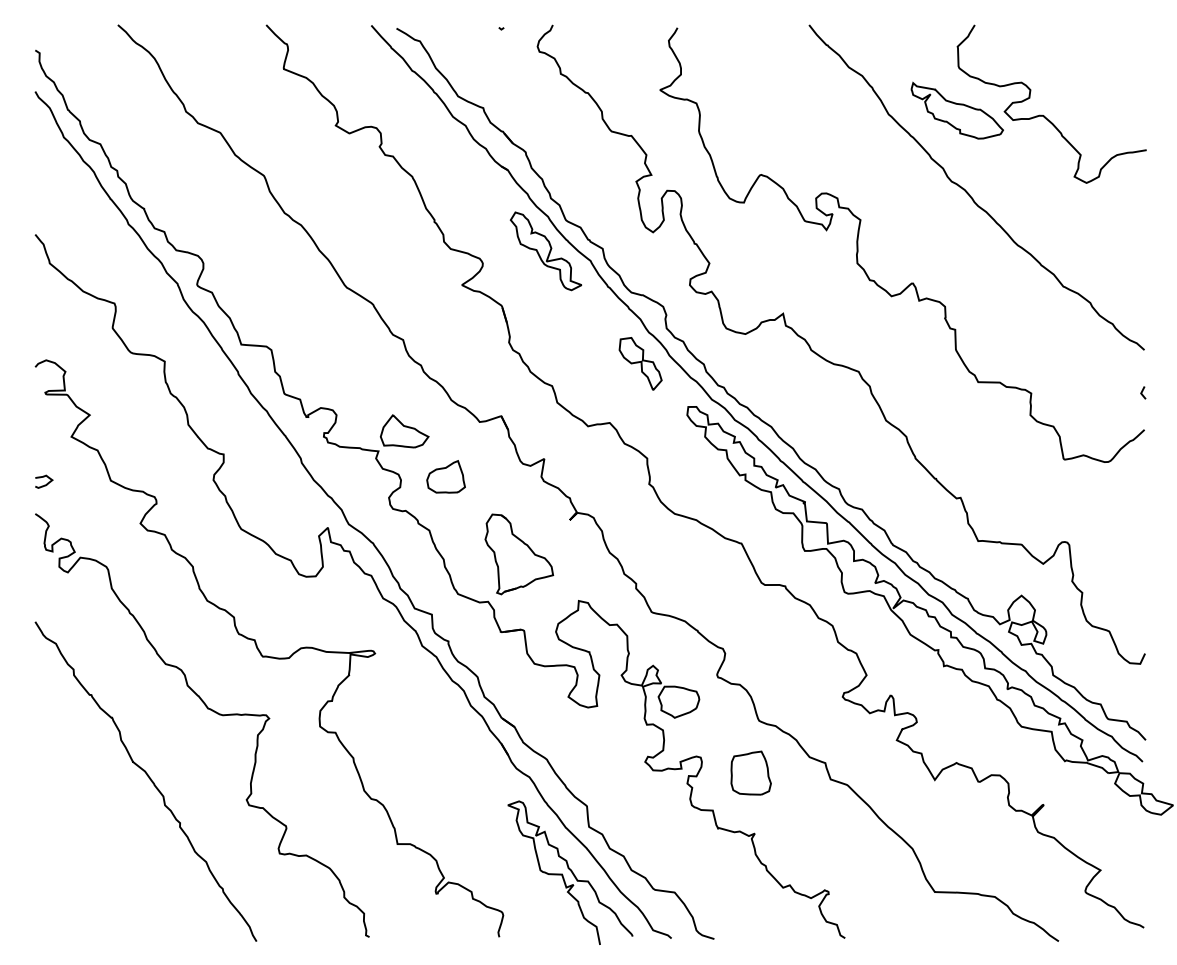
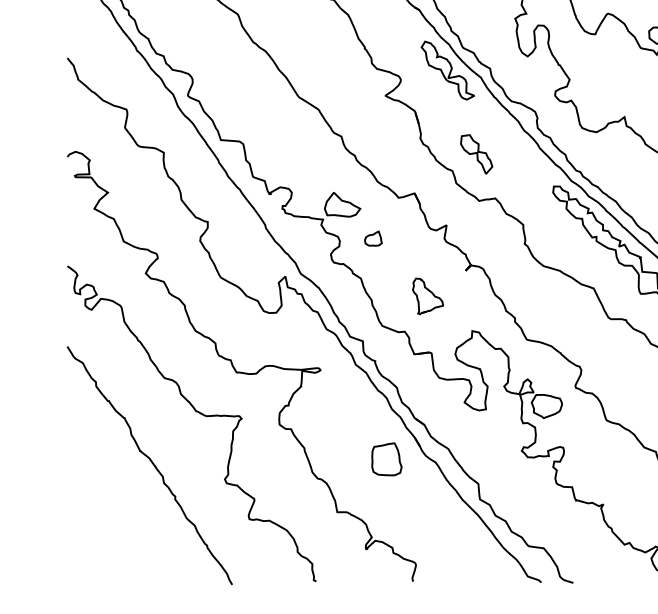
part: (640, 363) -> (476, 154), moved
part: (445, 476) -> (373, 238), size x0.6
curve: (46, 483) -> (75, 243), removed
part: (519, 554) -> (428, 296), size x0.6
part: (750, 772) -> (386, 458), moved
curve: (570, 871) -> (466, 532), removed

